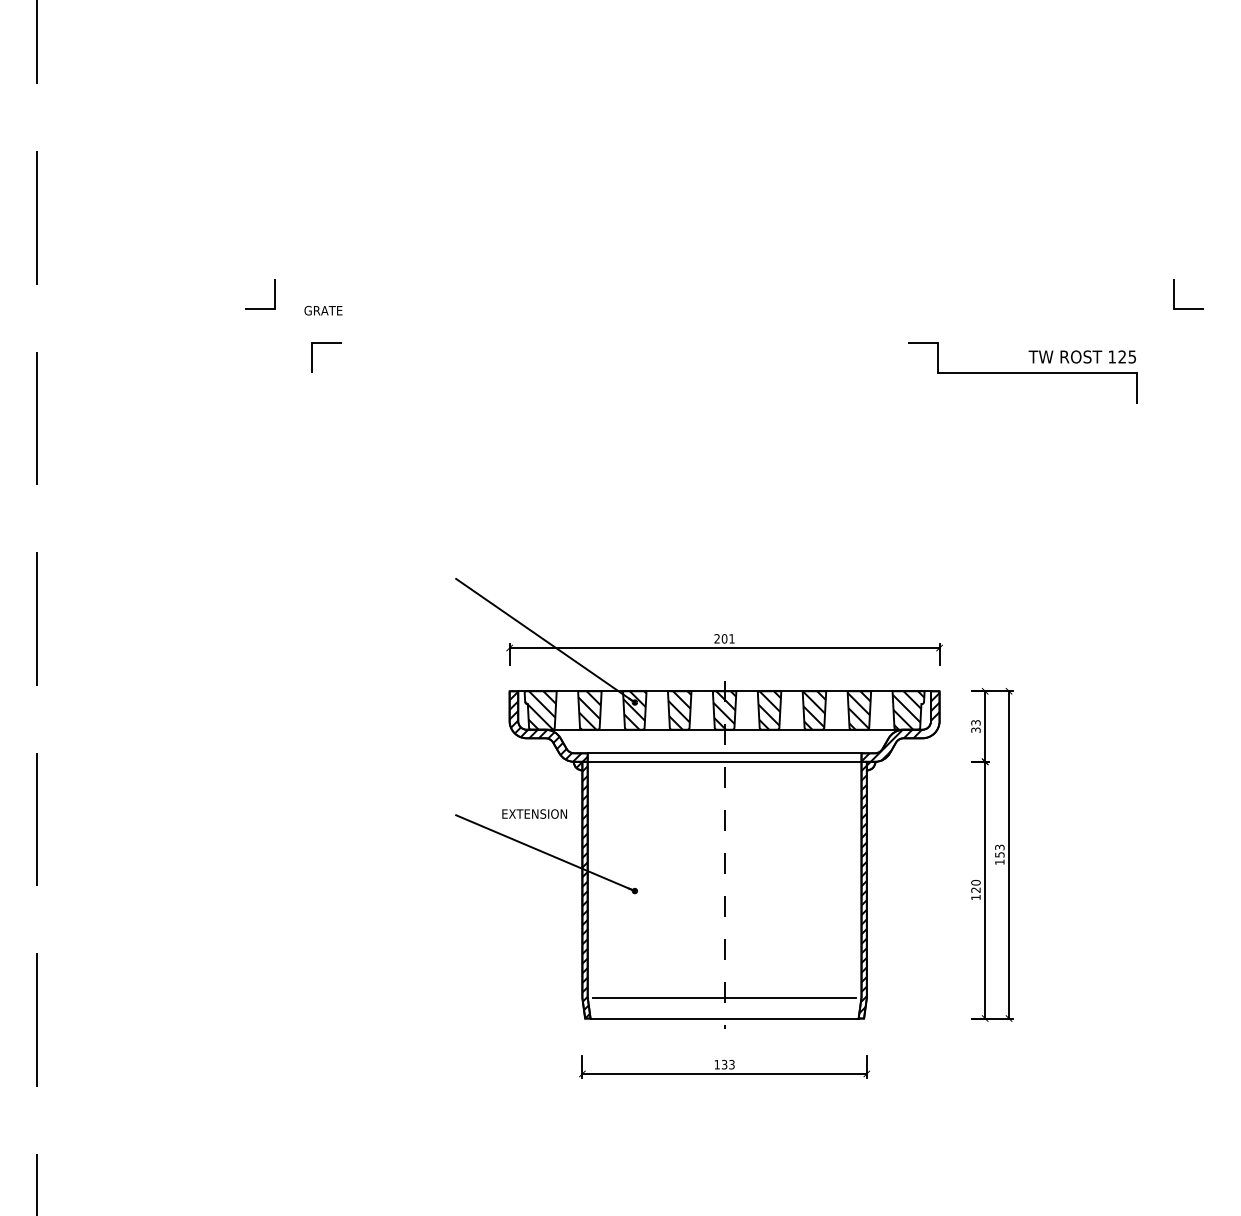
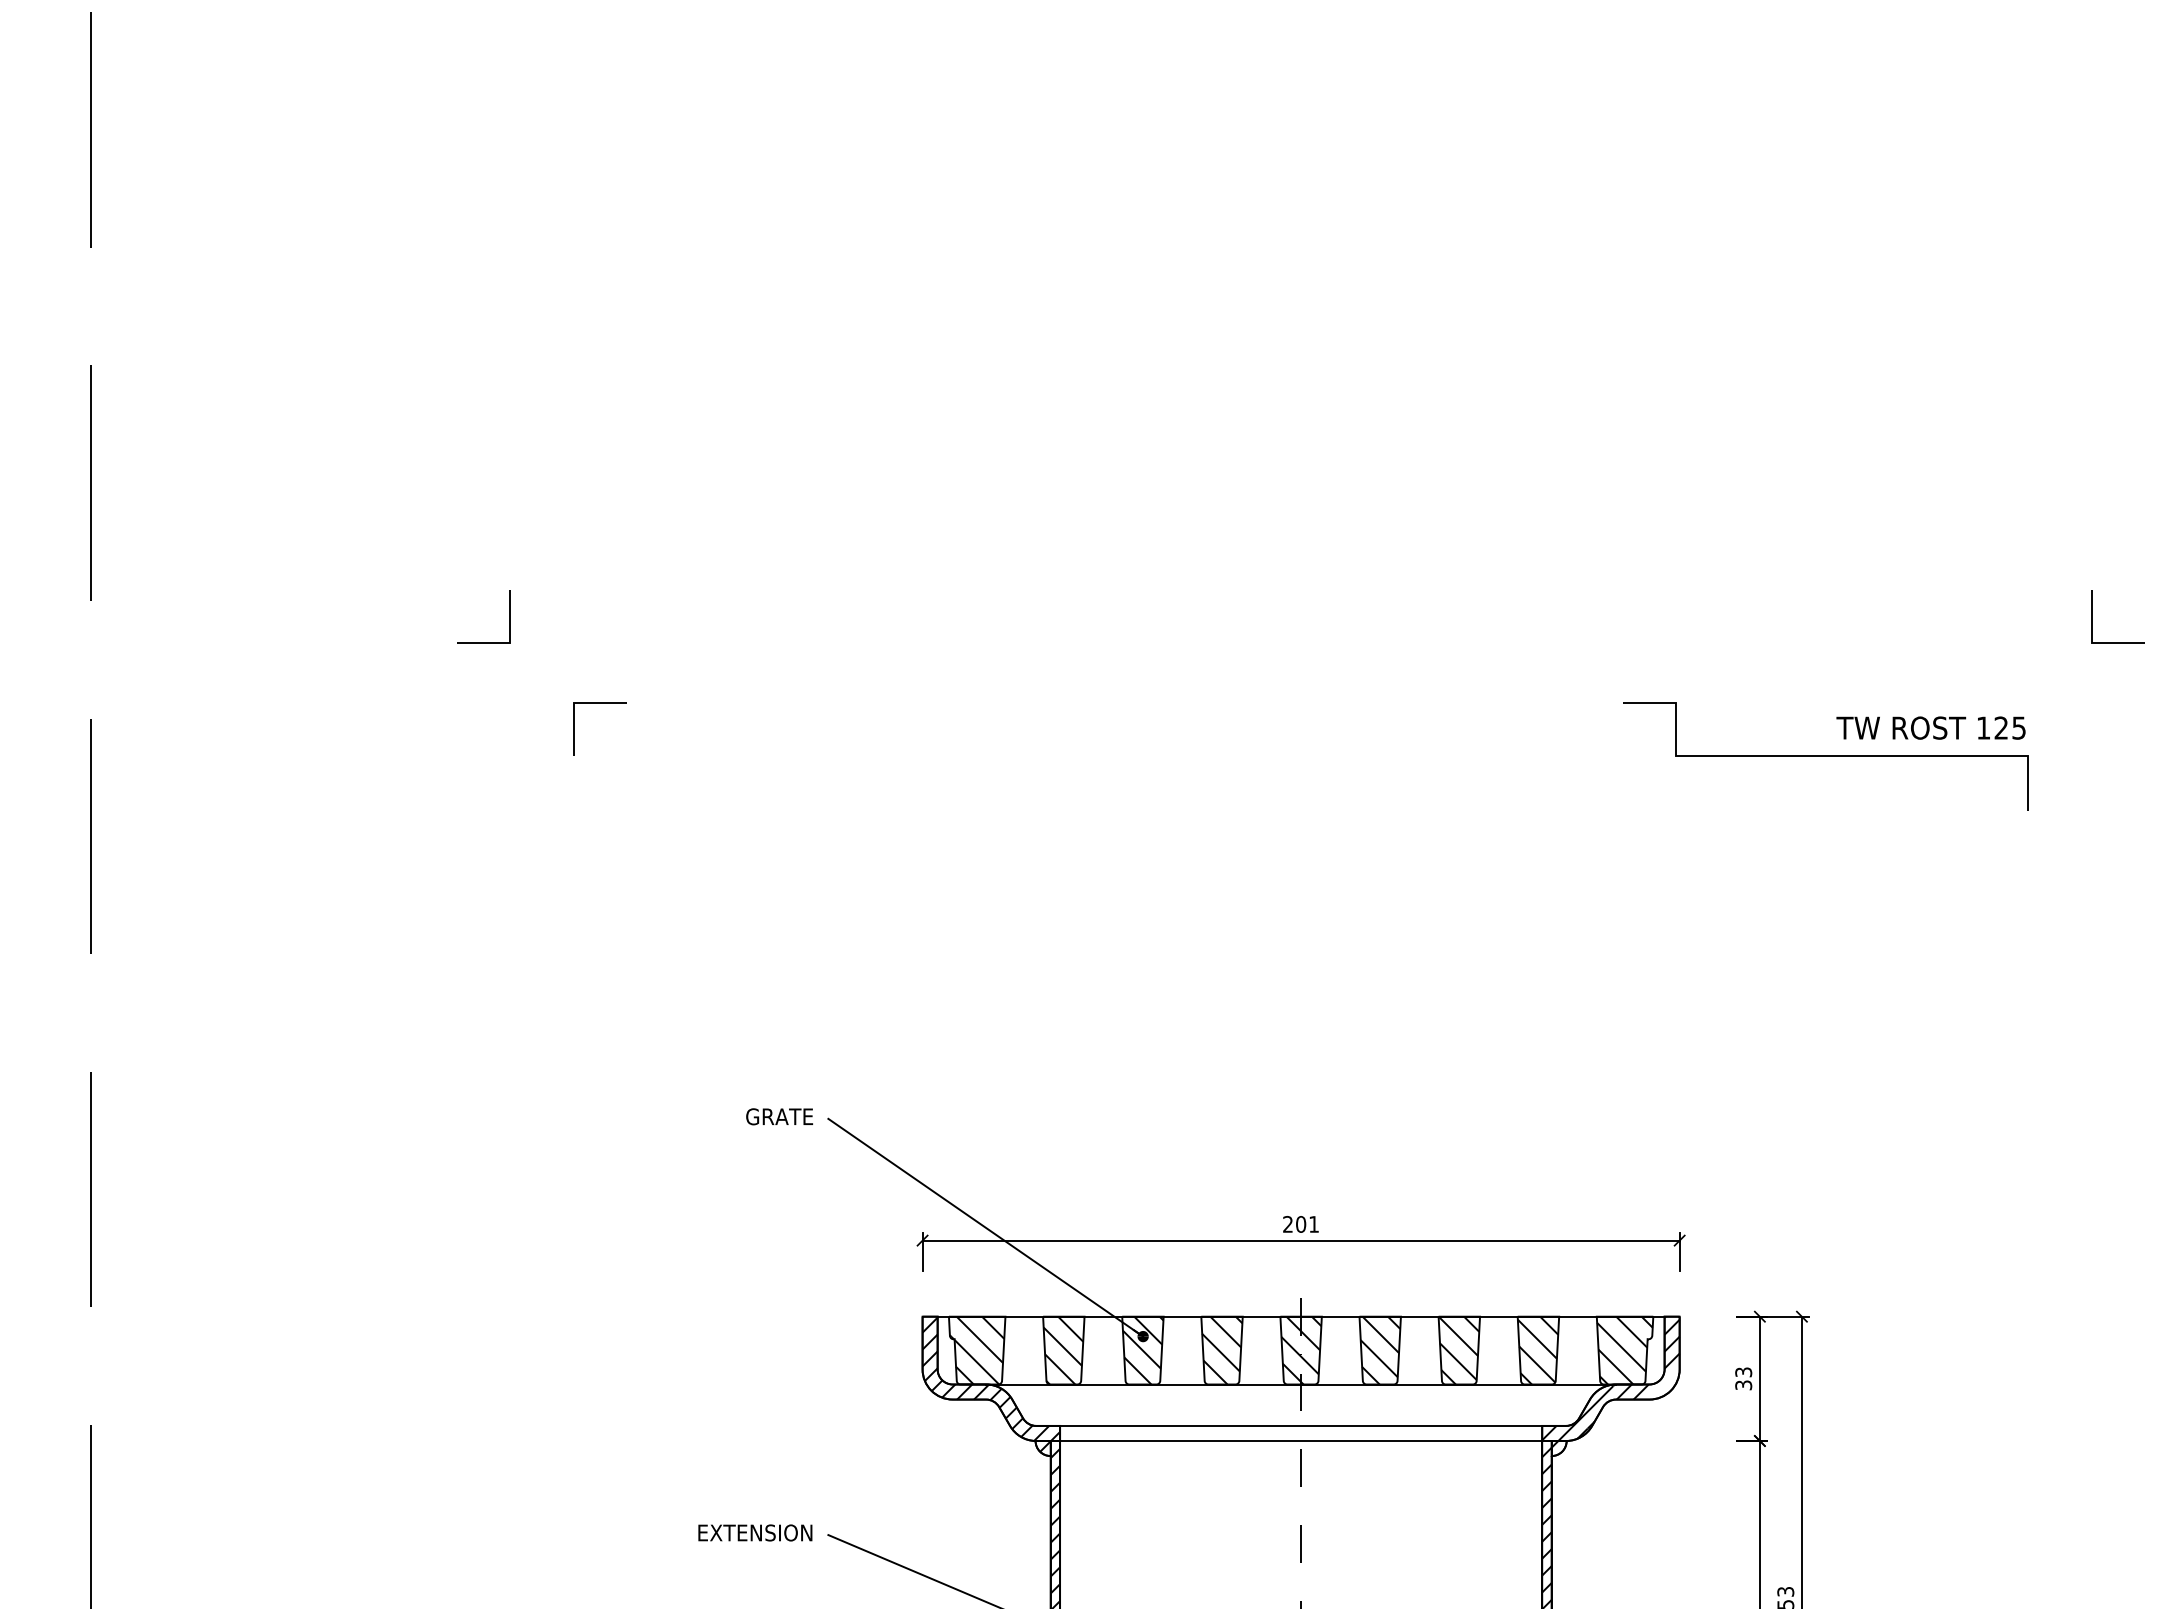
text: (323, 310) -> (779, 1116), moved
text: (534, 813) -> (755, 1531), moved

